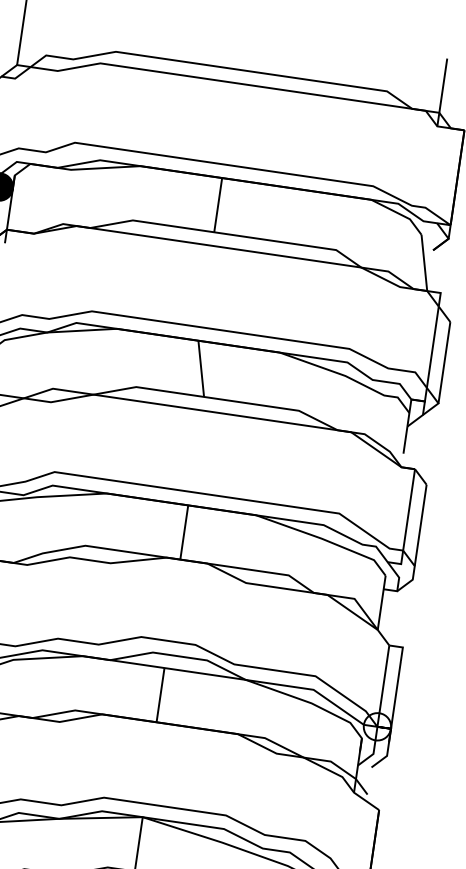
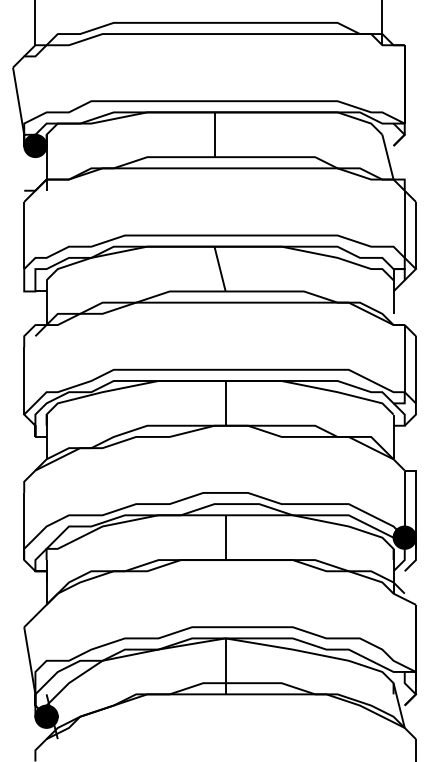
fill: (377, 726) -> (404, 537), added

